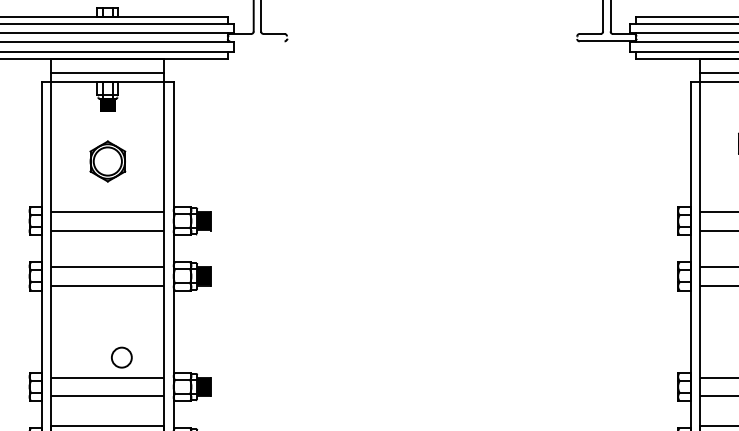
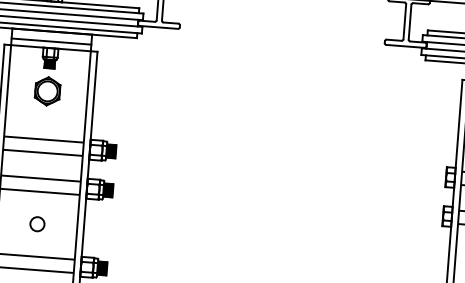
line: (257, 41) -> (158, 27), added
part: (107, 161) -> (47, 91), moved
circle: (121, 357) -> (37, 224), moved

